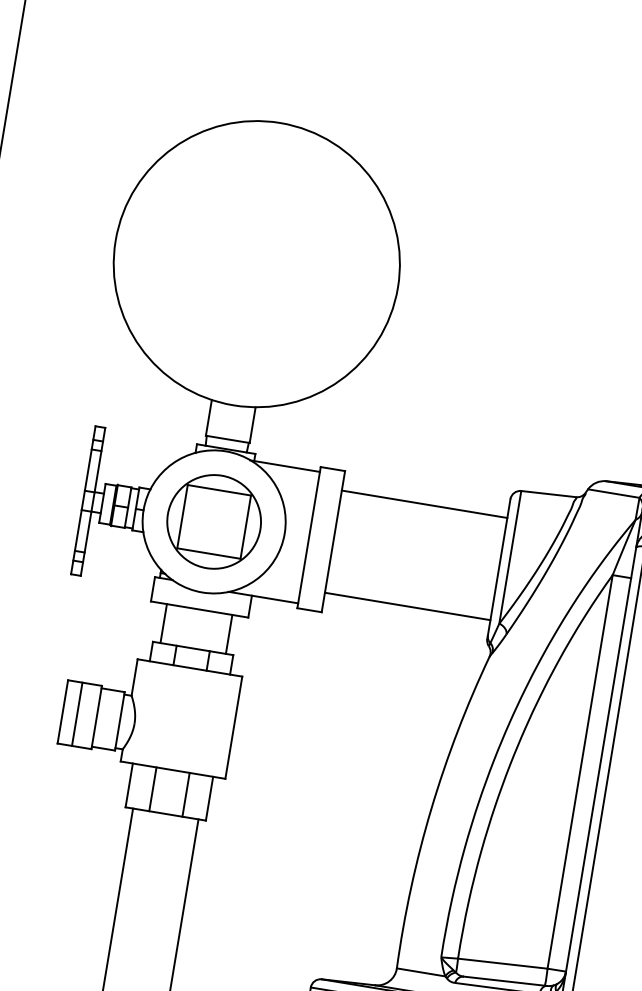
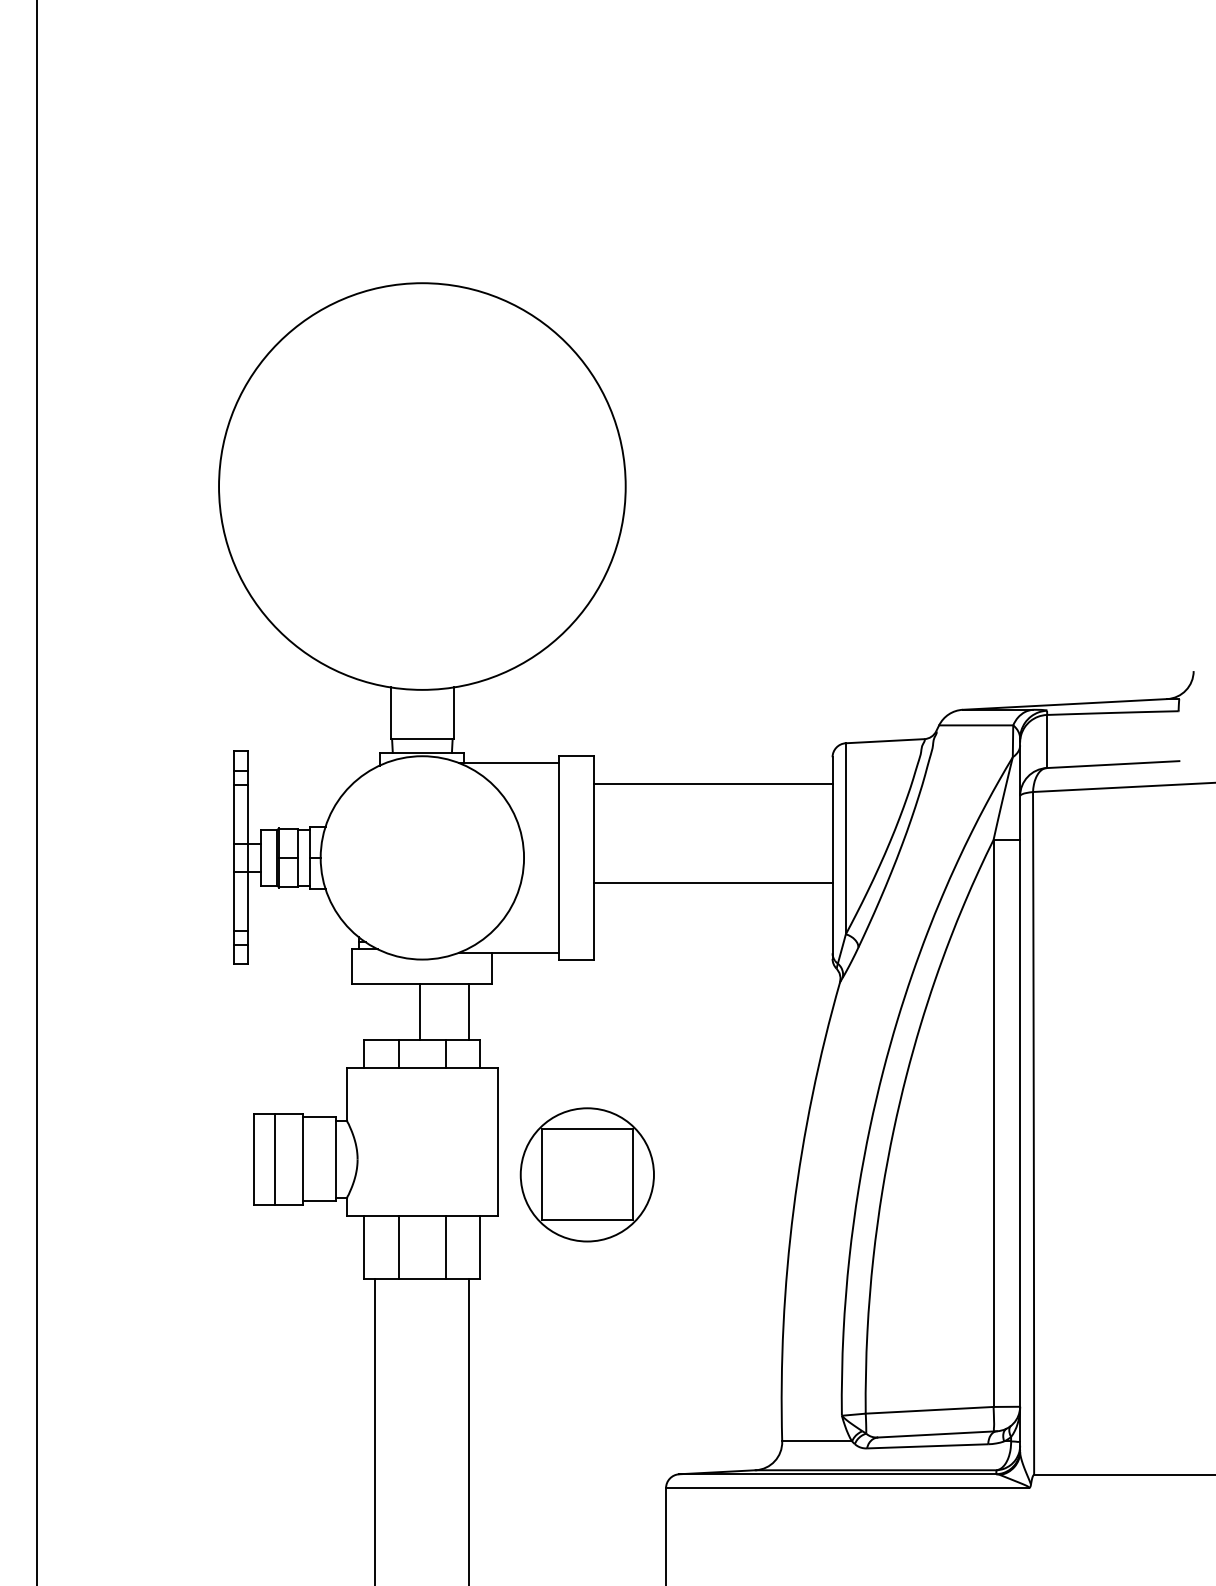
part: (213, 521) -> (586, 1174), moved
line: (407, 606) -> (713, 882), moved
line: (163, 623) -> (420, 1012), moved

